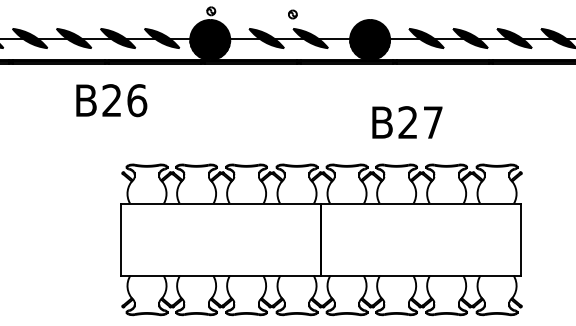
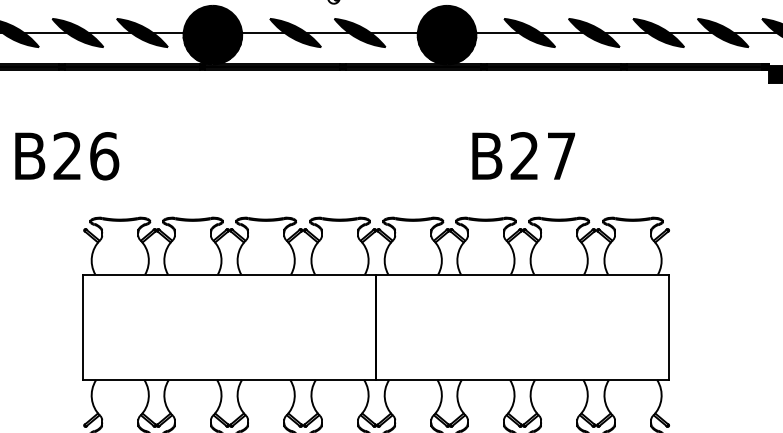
text: (111, 100) -> (66, 156), moved
text: (407, 122) -> (523, 156), moved

